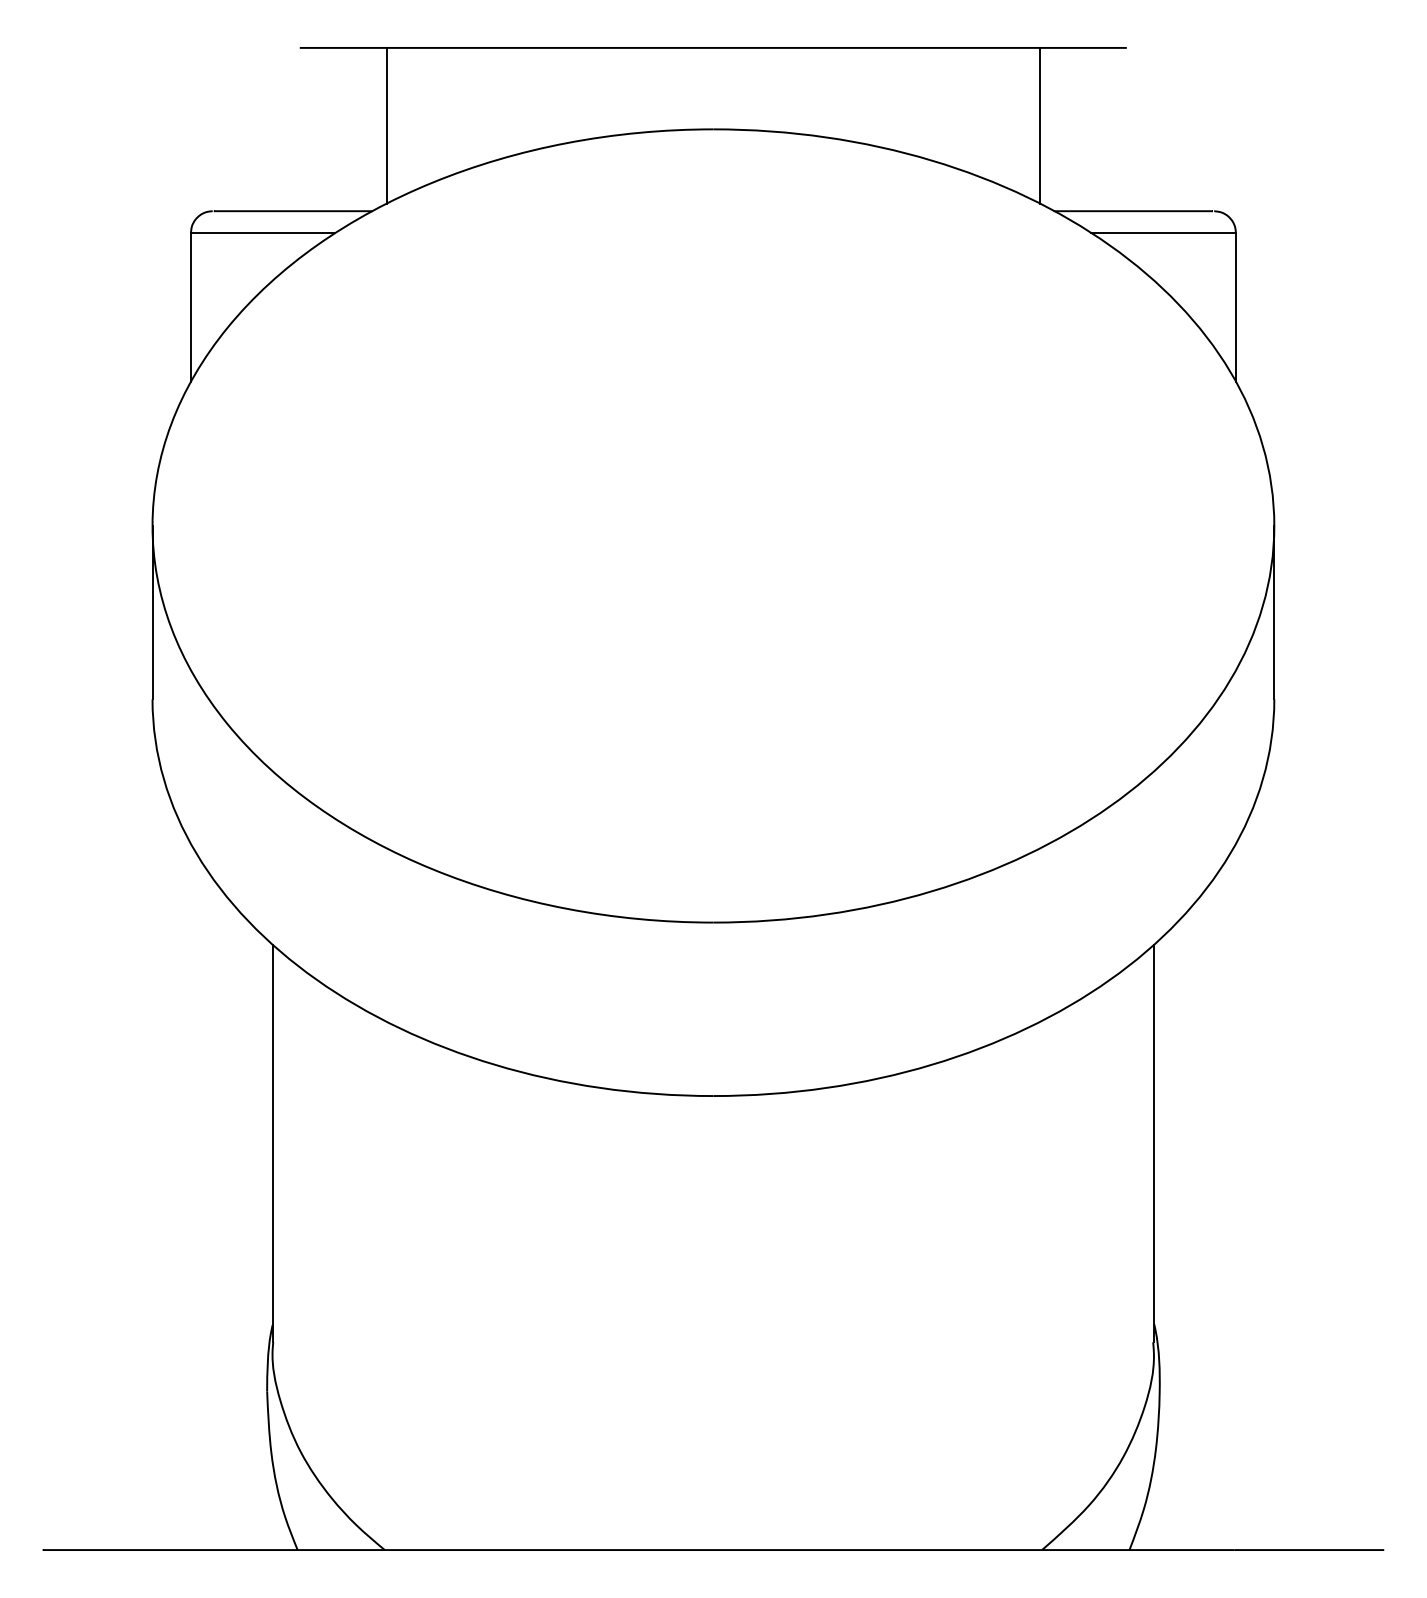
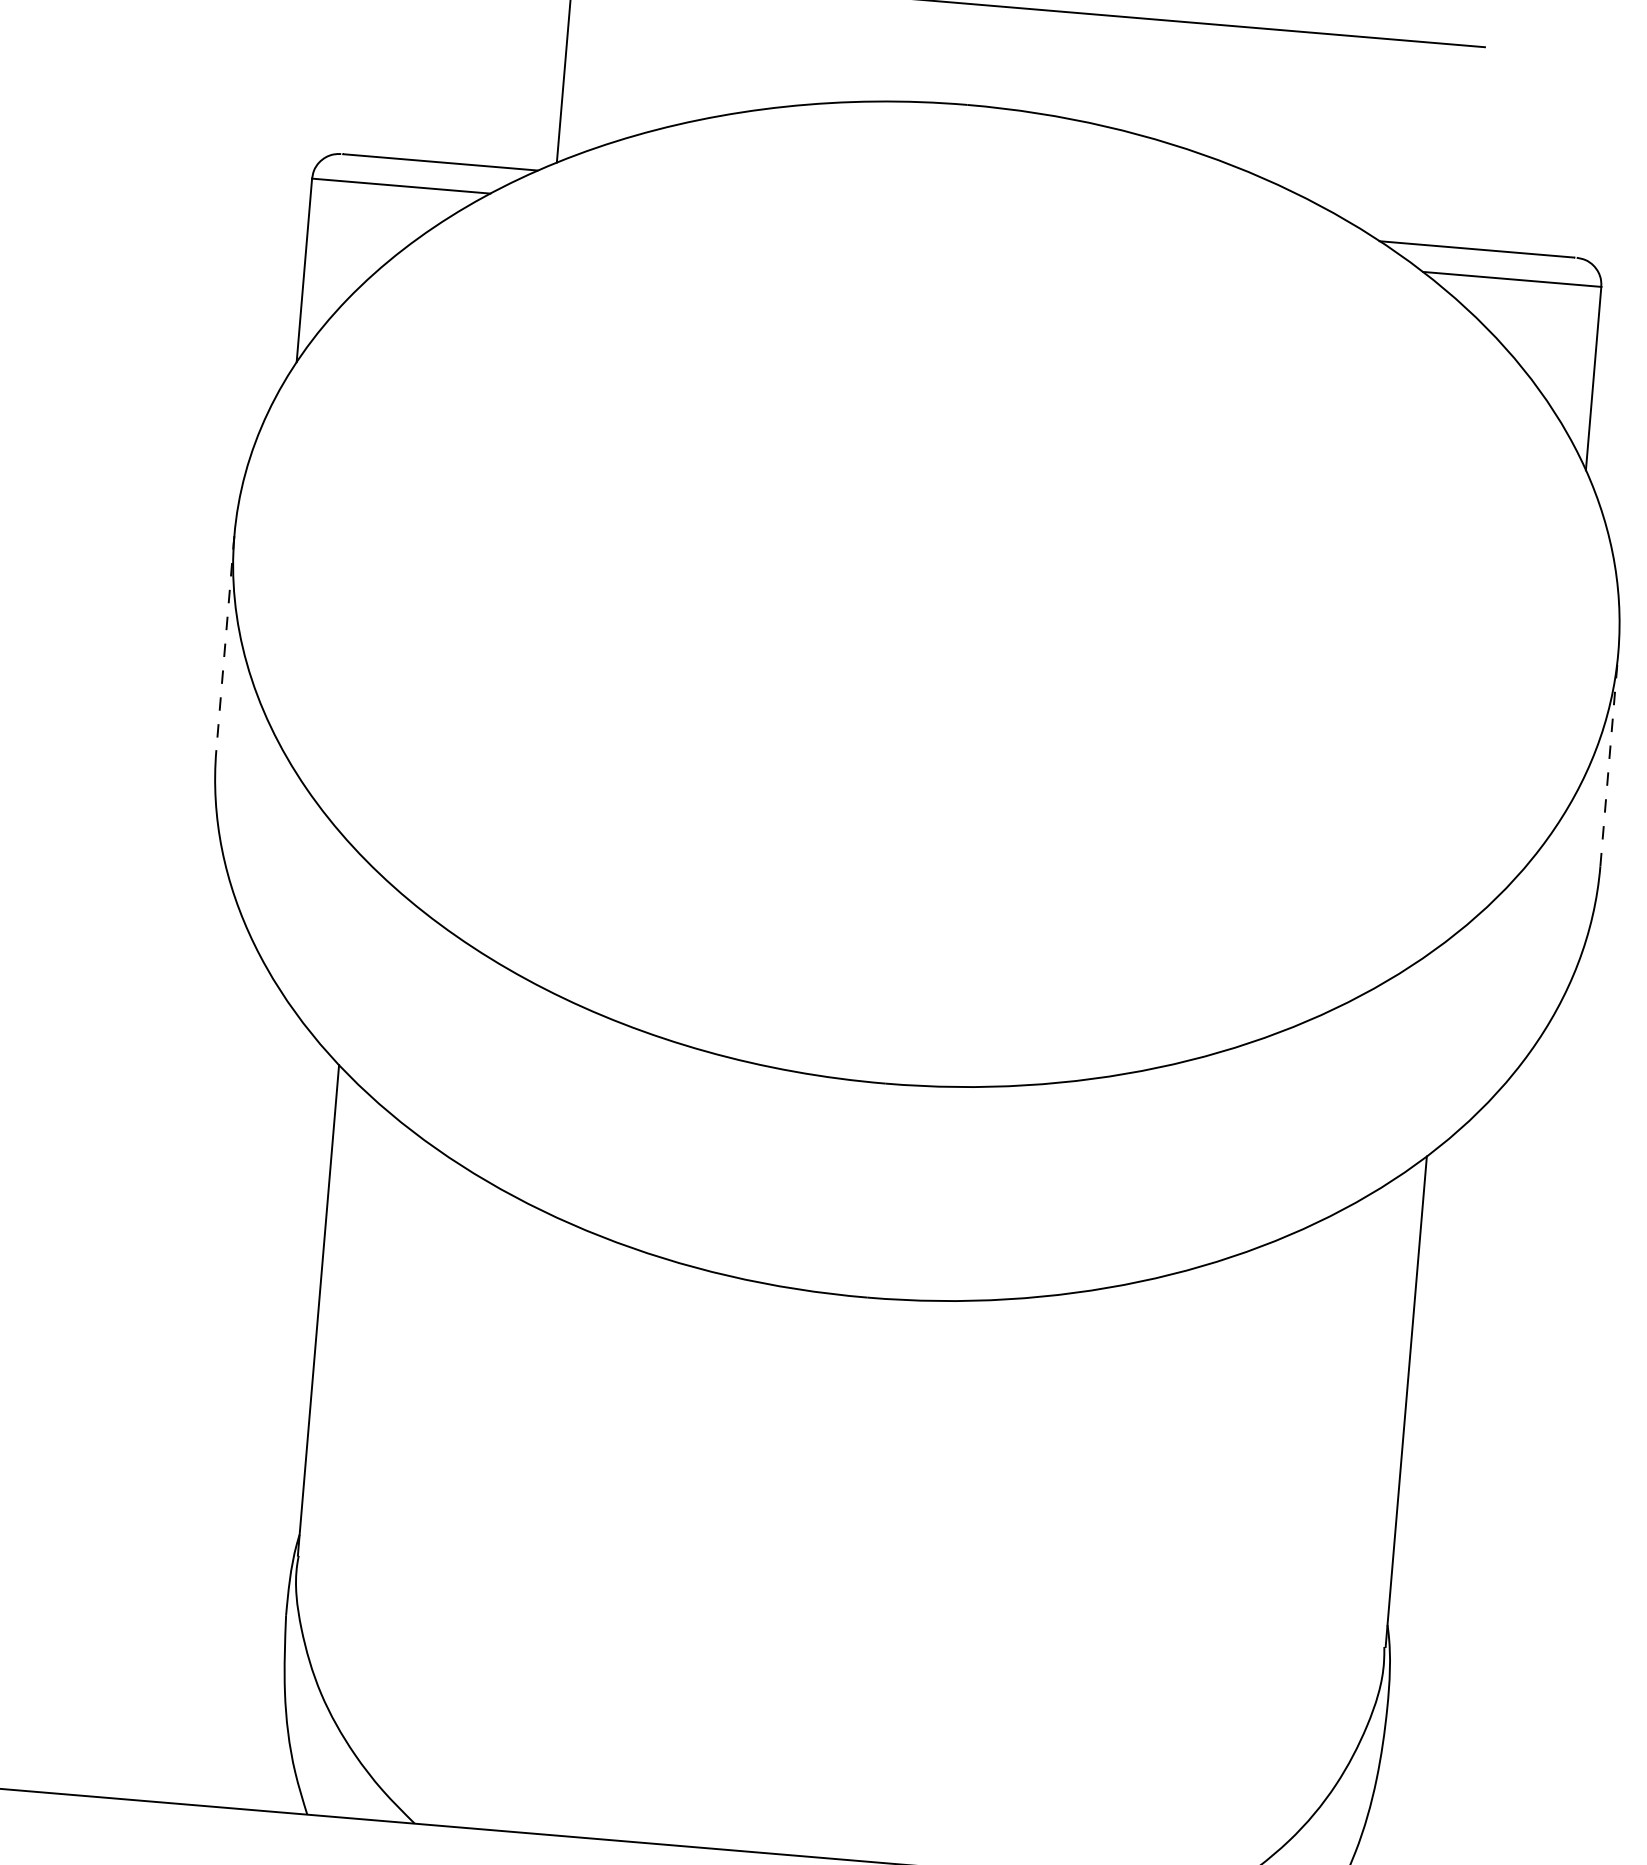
line: (1039, 125) -> (1370, 133), removed
line: (152, 612) -> (225, 642), solid -> dashed
line: (1274, 612) -> (1609, 759), solid -> dashed

